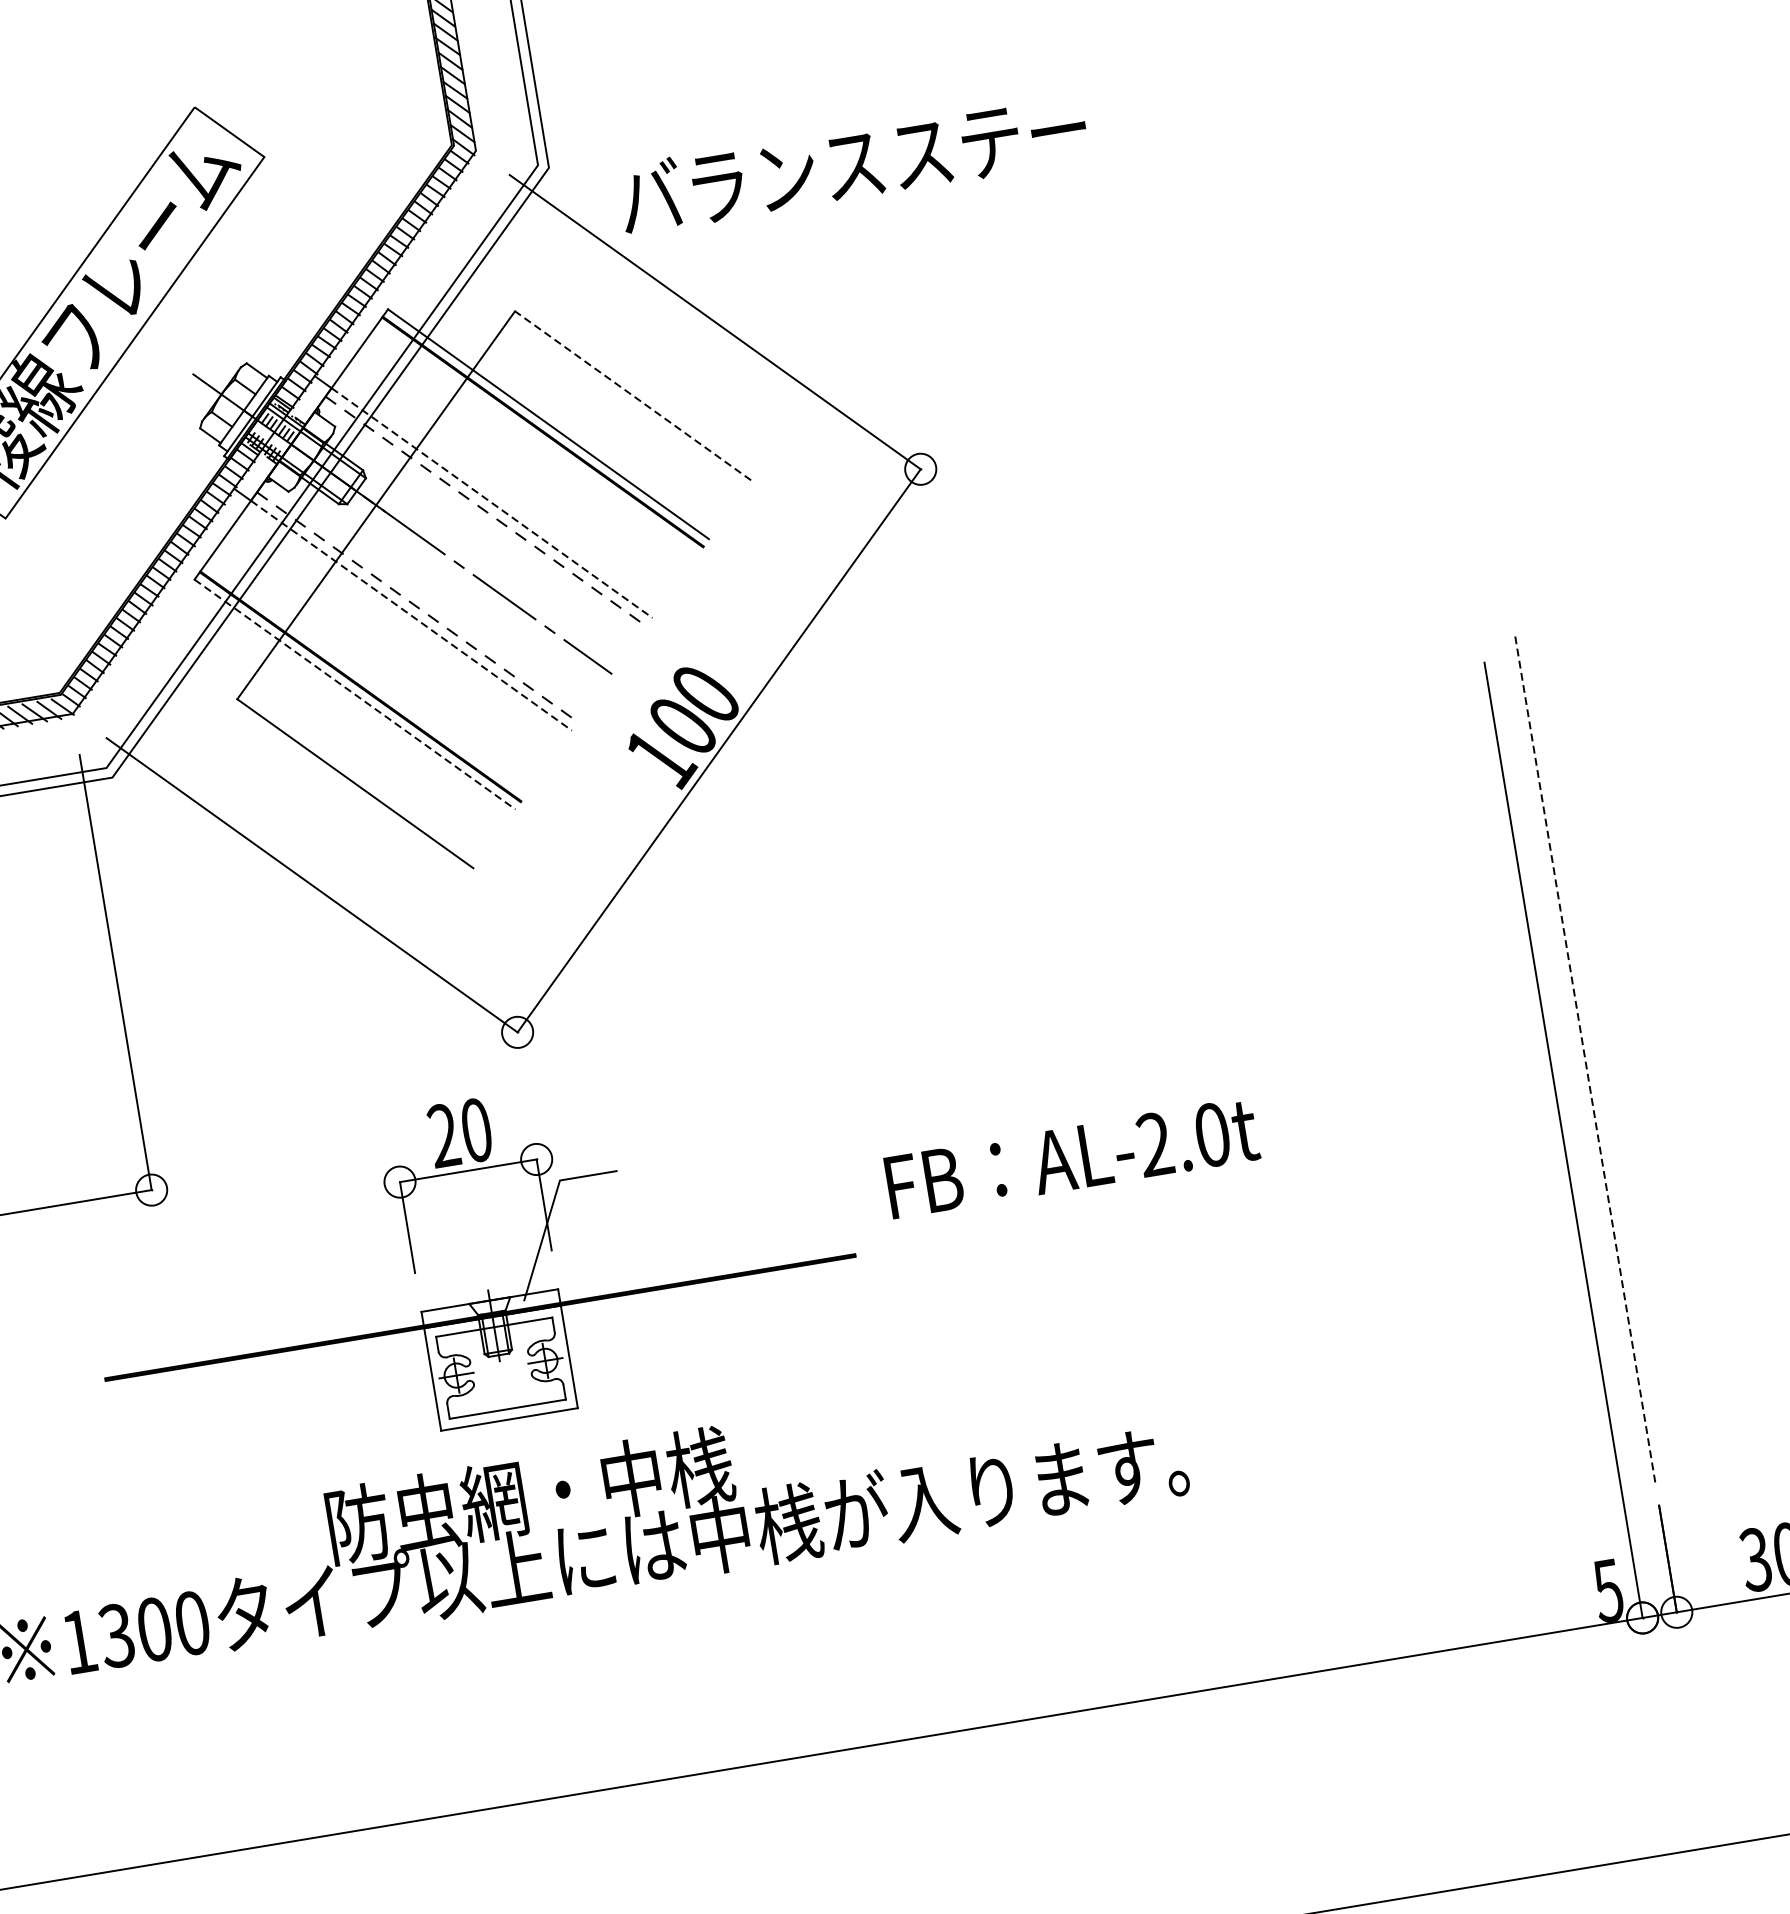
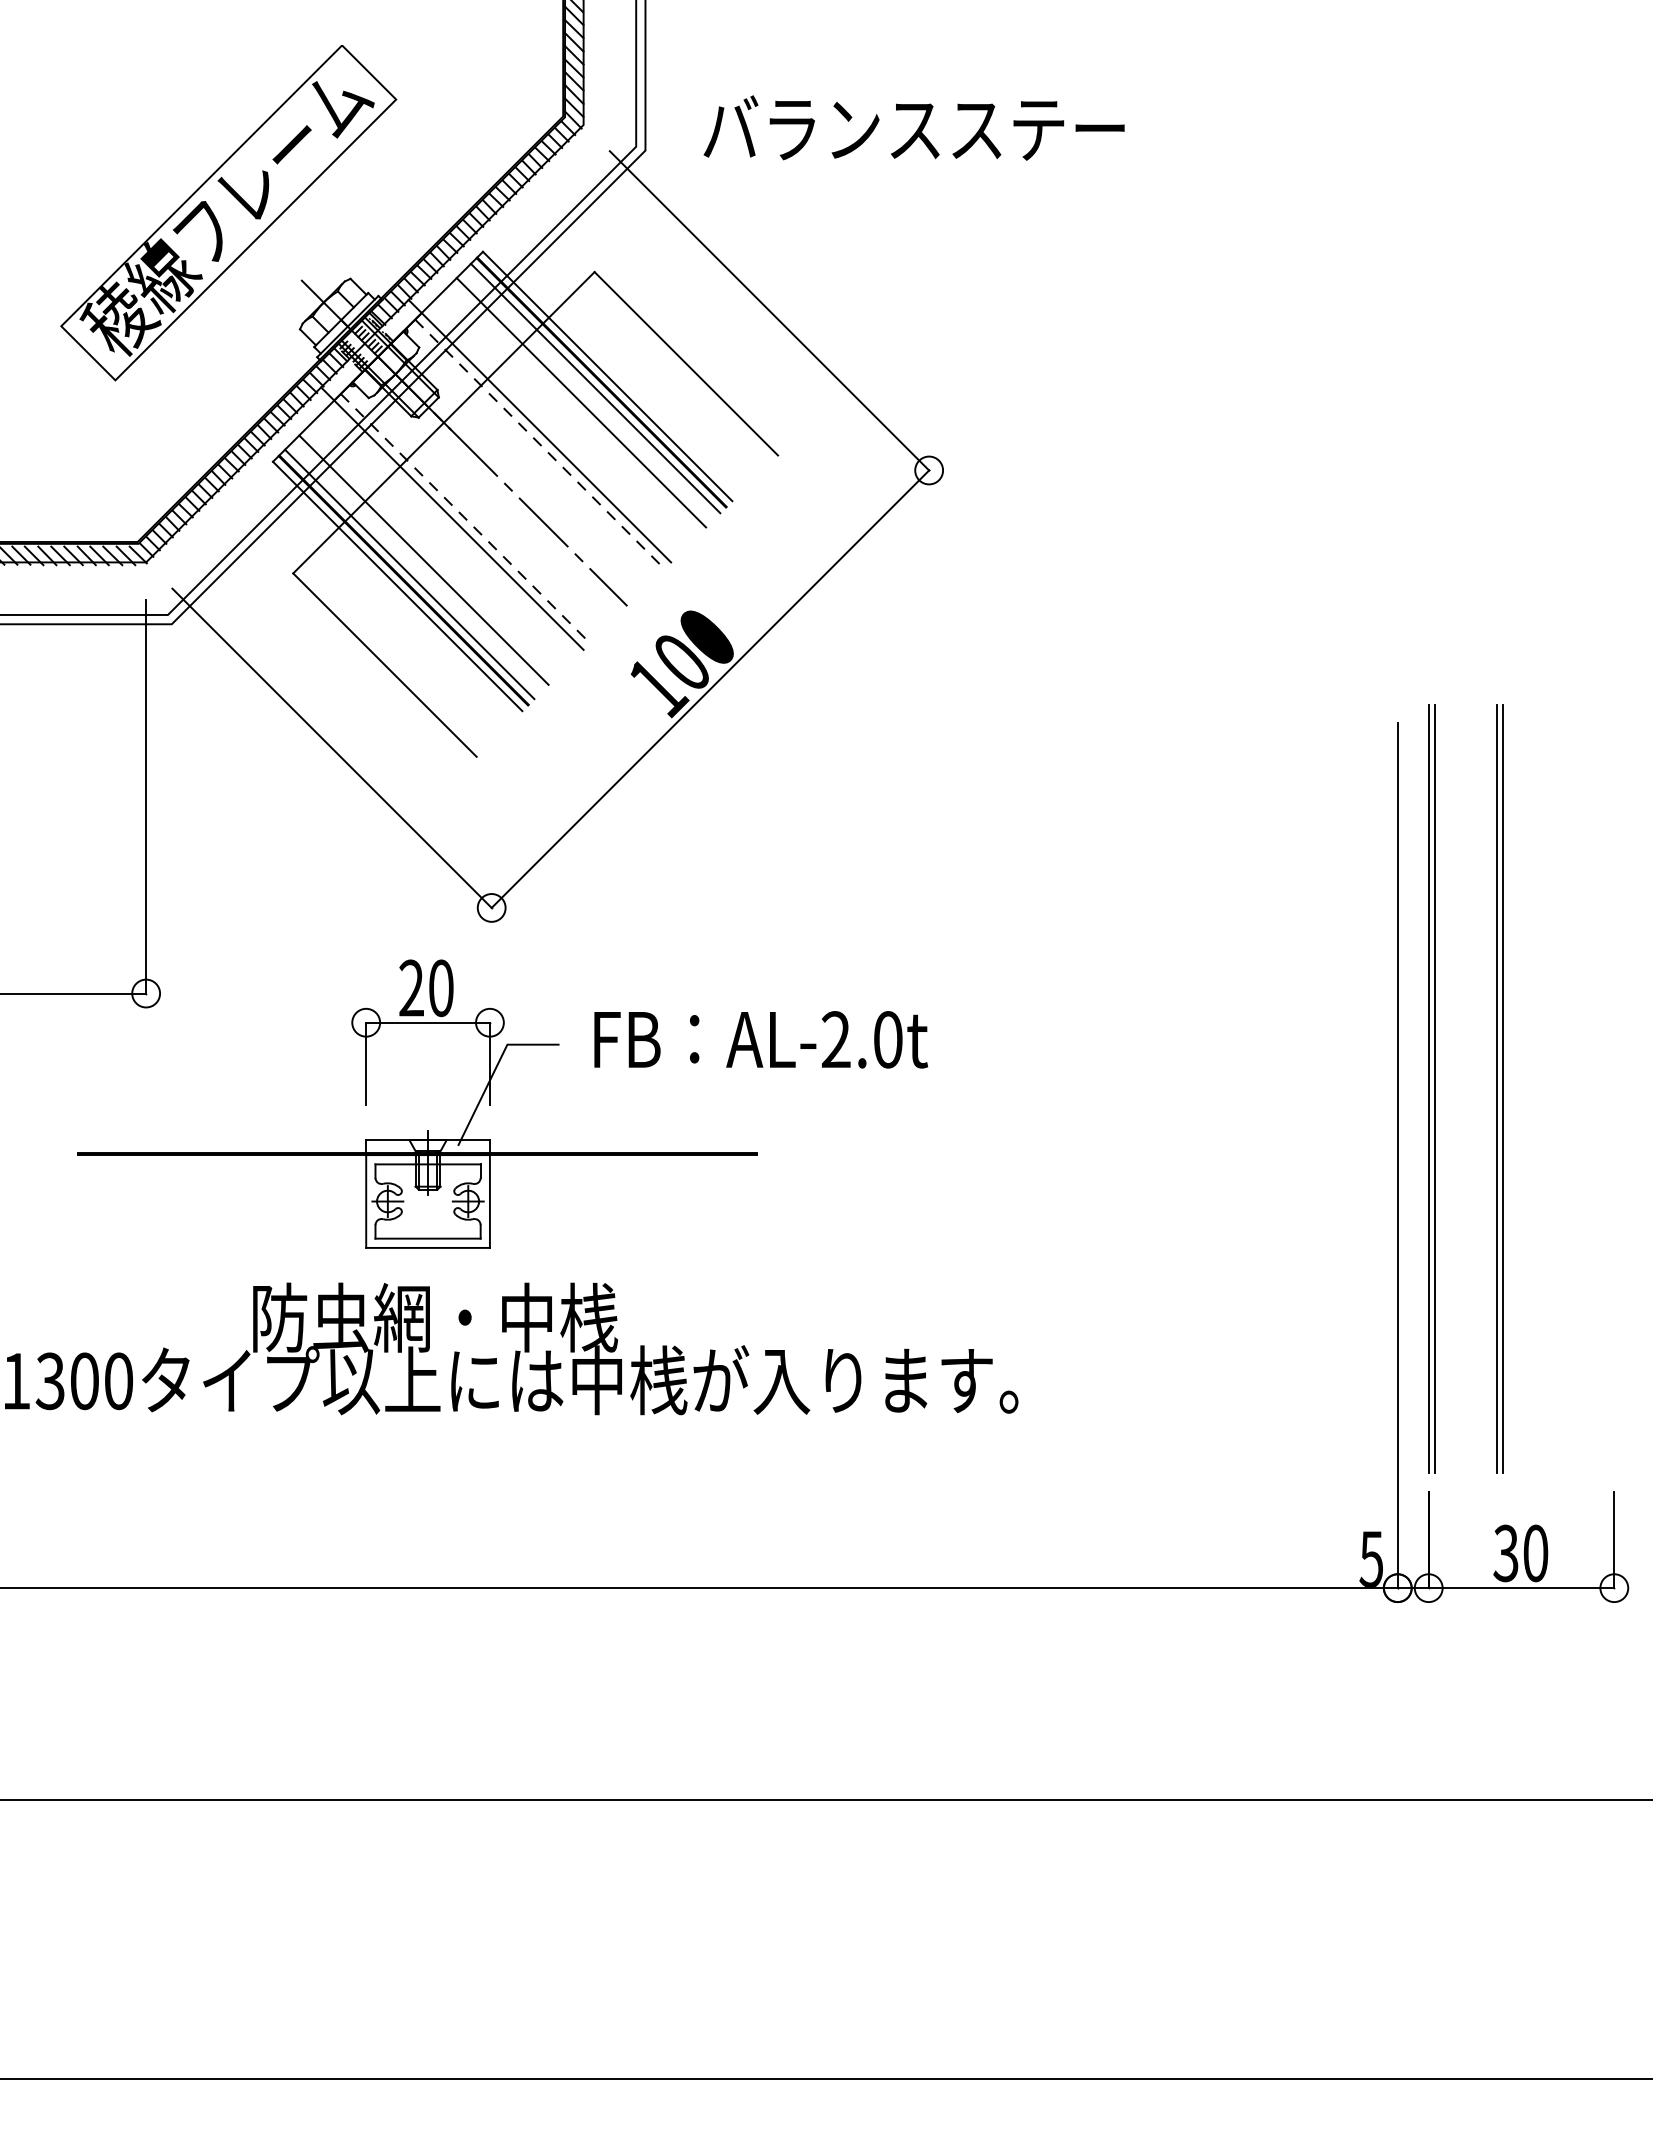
text: (852, 162) -> (913, 127), moved
line: (633, 395) -> (686, 363), dashed -> solid
line: (537, 439) -> (595, 388), added
line: (524, 457) -> (581, 402), added
line: (492, 503) -> (546, 438), dashed -> solid
line: (412, 615) -> (459, 525), dashed -> solid
line: (378, 660) -> (423, 559), added
line: (365, 679) -> (409, 574), added
line: (355, 694) -> (398, 586), dashed -> solid
line: (1666, 1046) -> (1502, 1088), added
line: (1660, 1048) -> (1496, 1088), added
line: (1591, 1059) -> (1434, 1088), added
line: (1585, 1061) -> (1428, 1089), dashed -> solid
text: (1072, 1157) -> (761, 1039), moved

